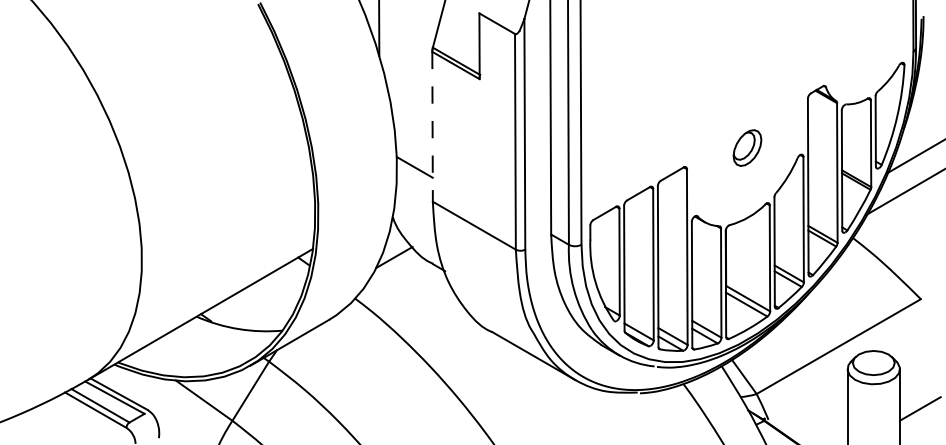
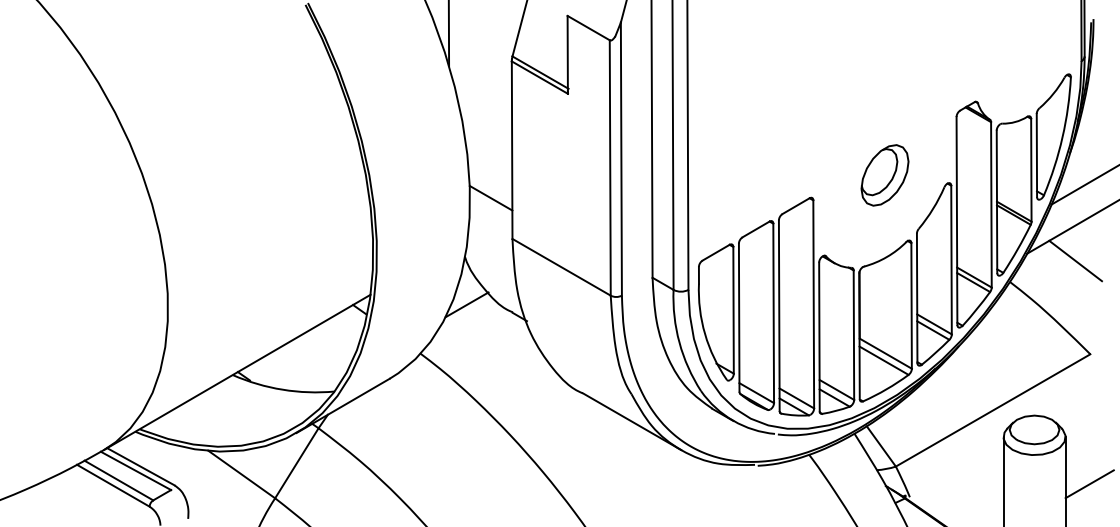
line: (432, 126) -> (512, 149), dashed -> solid
part: (747, 147) -> (885, 174), size x1.43
line: (908, 220) -> (1075, 261), added

